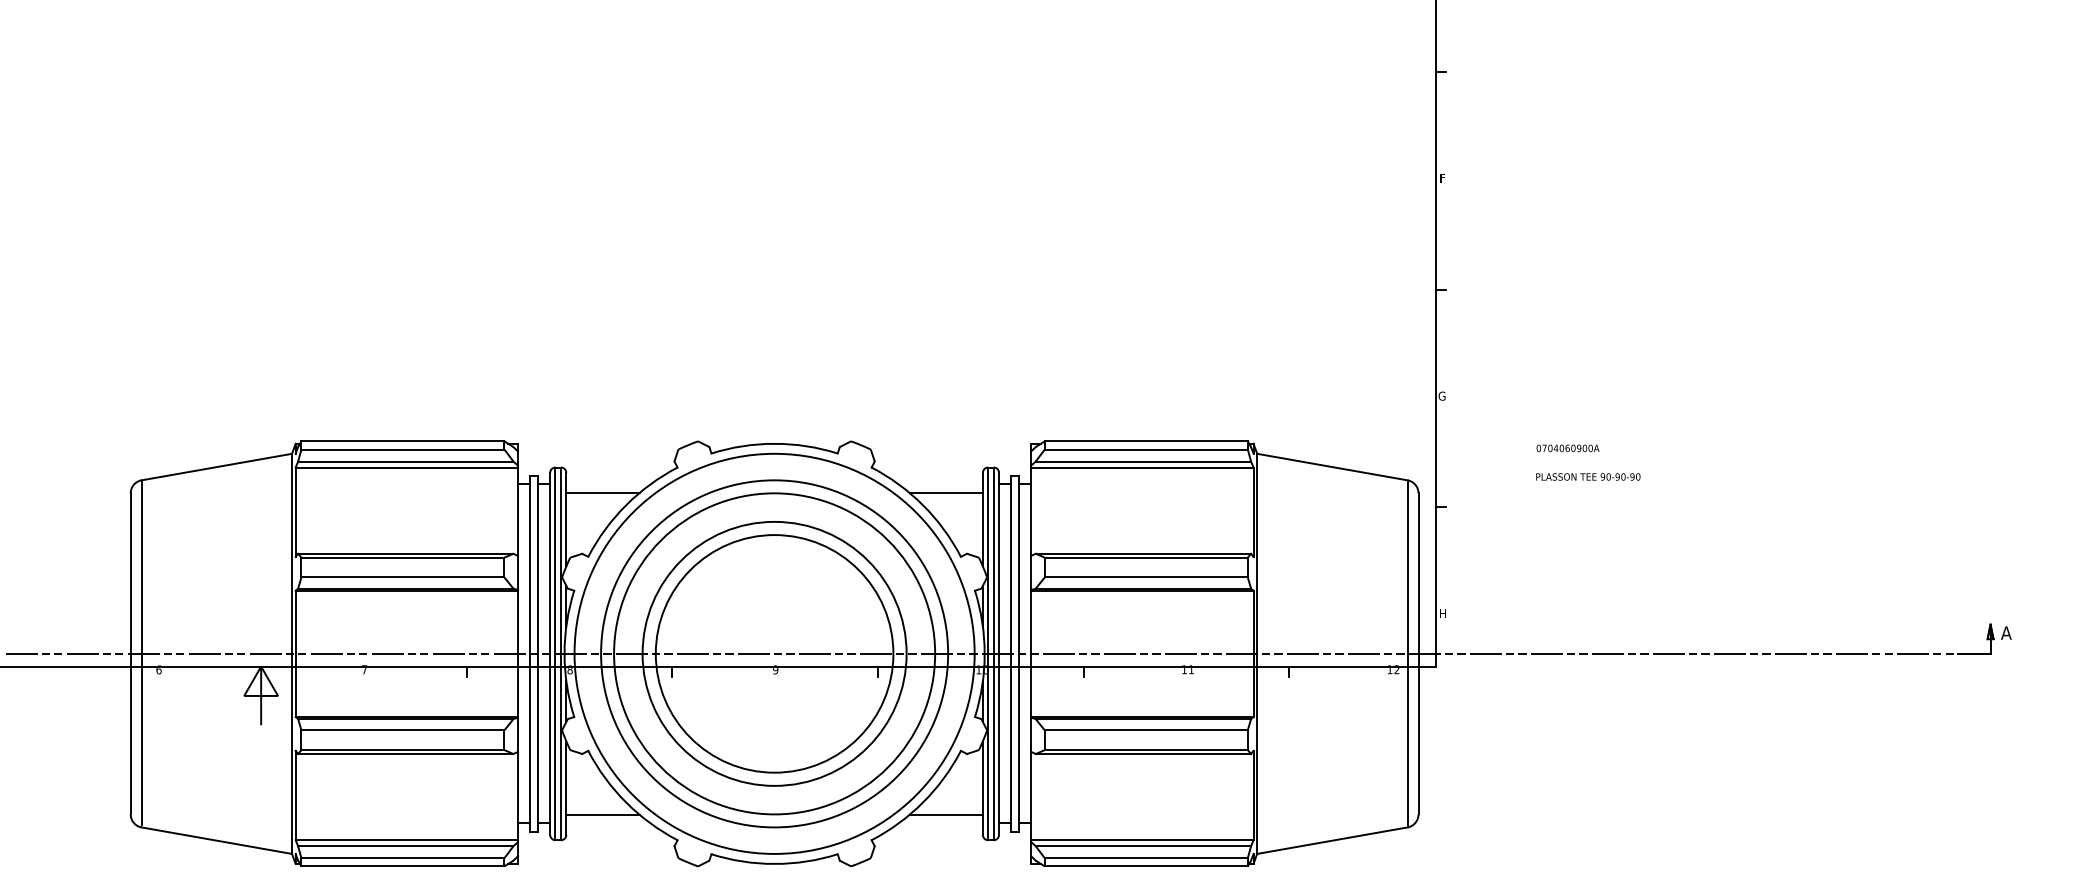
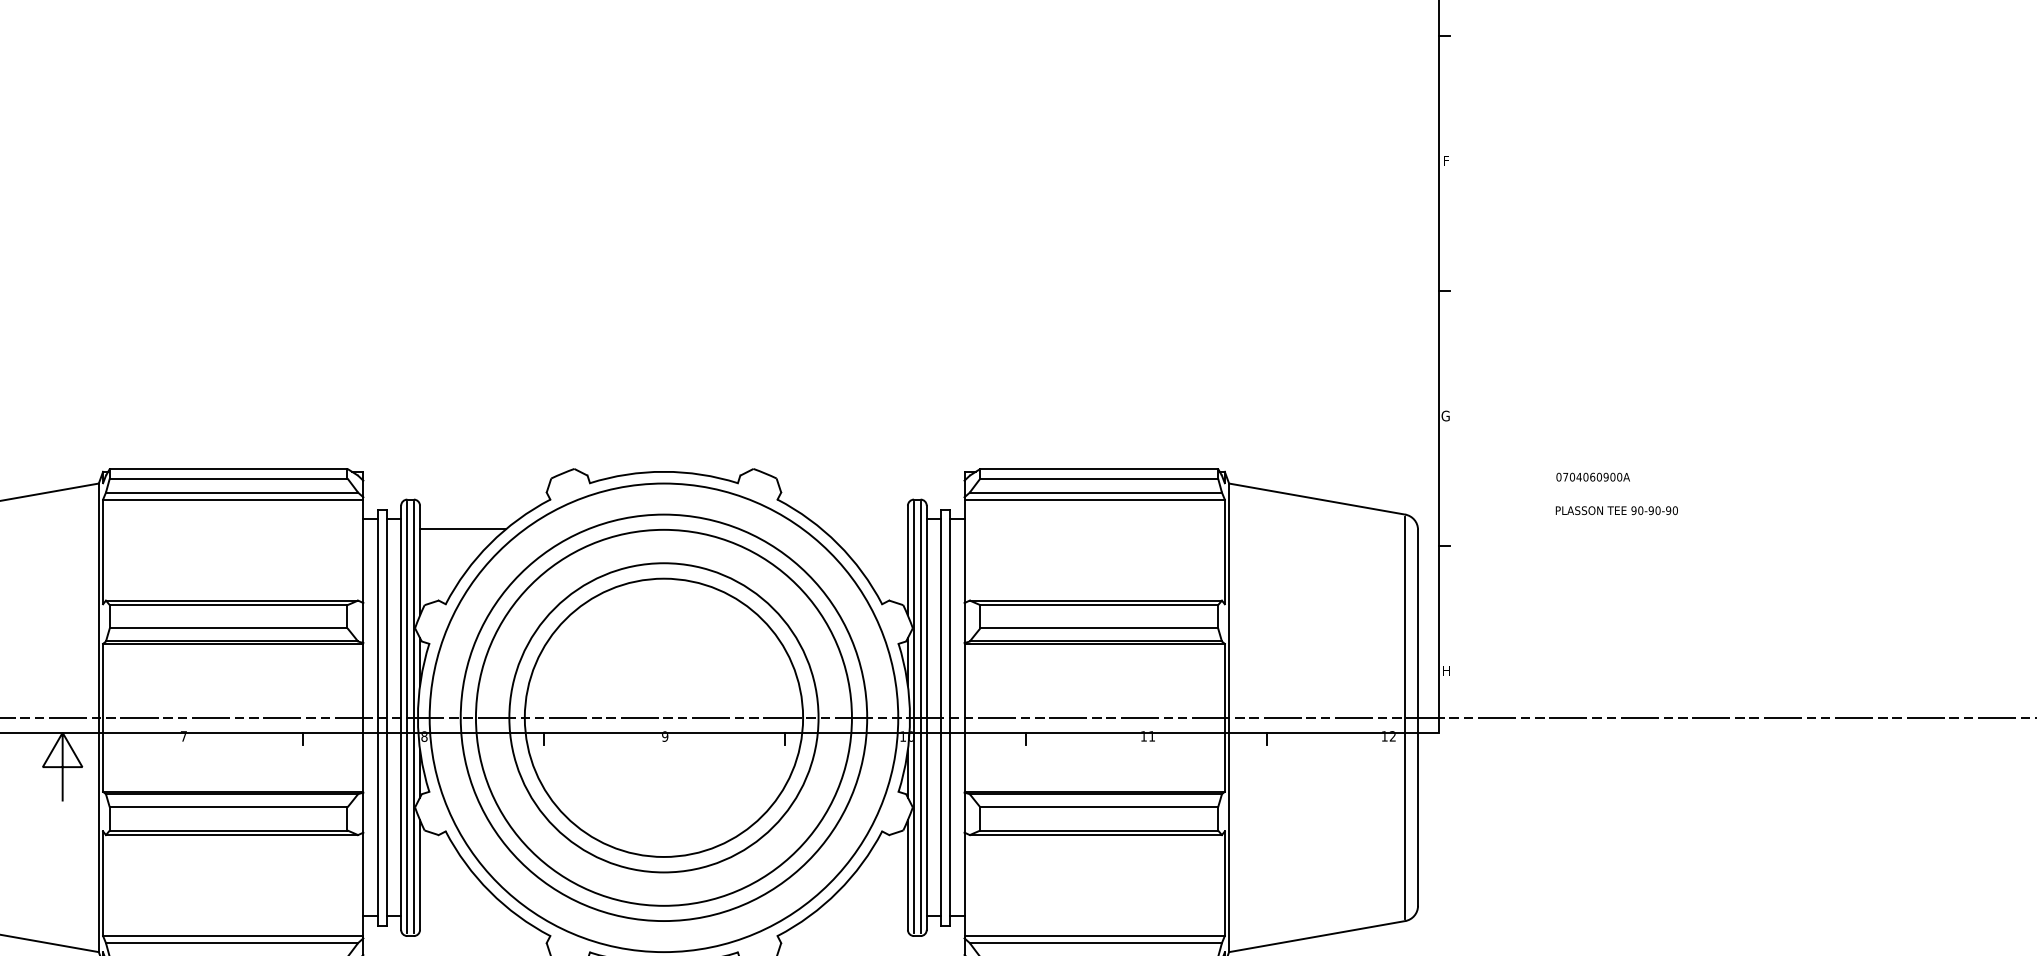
line: (945, 492) -> (864, 528), removed
line: (602, 814) -> (462, 905), removed
line: (945, 814) -> (864, 905), removed

